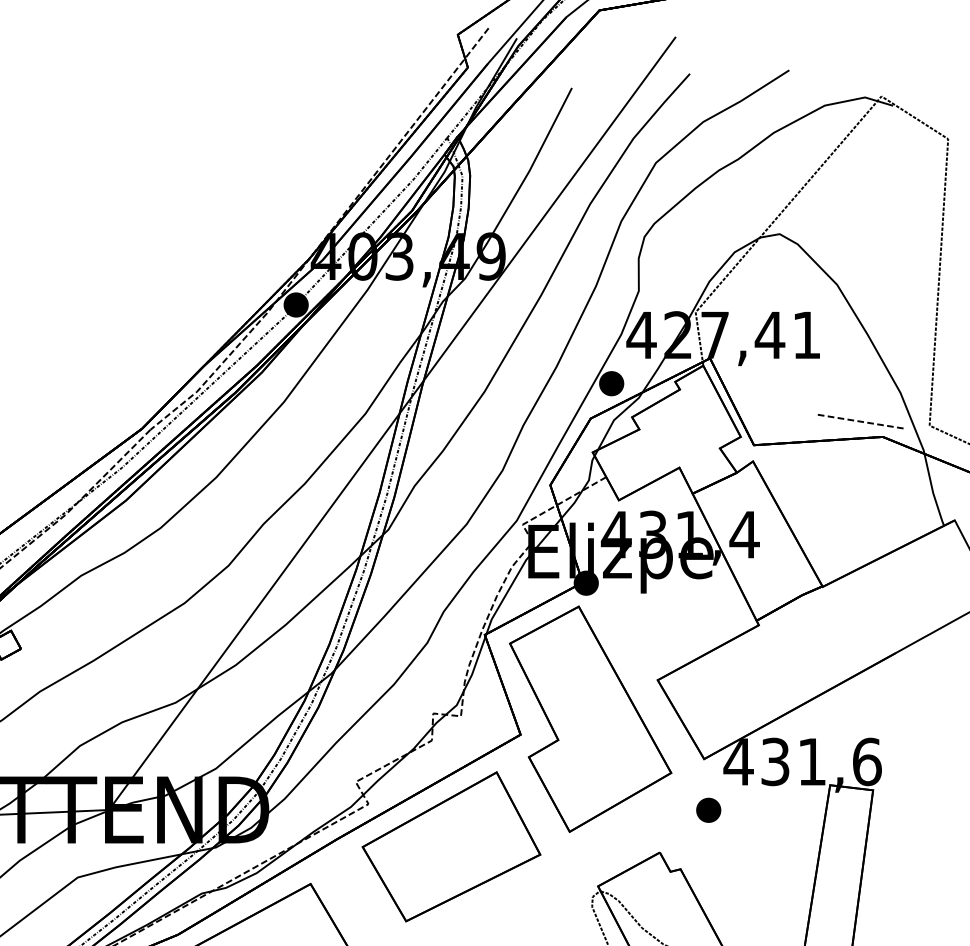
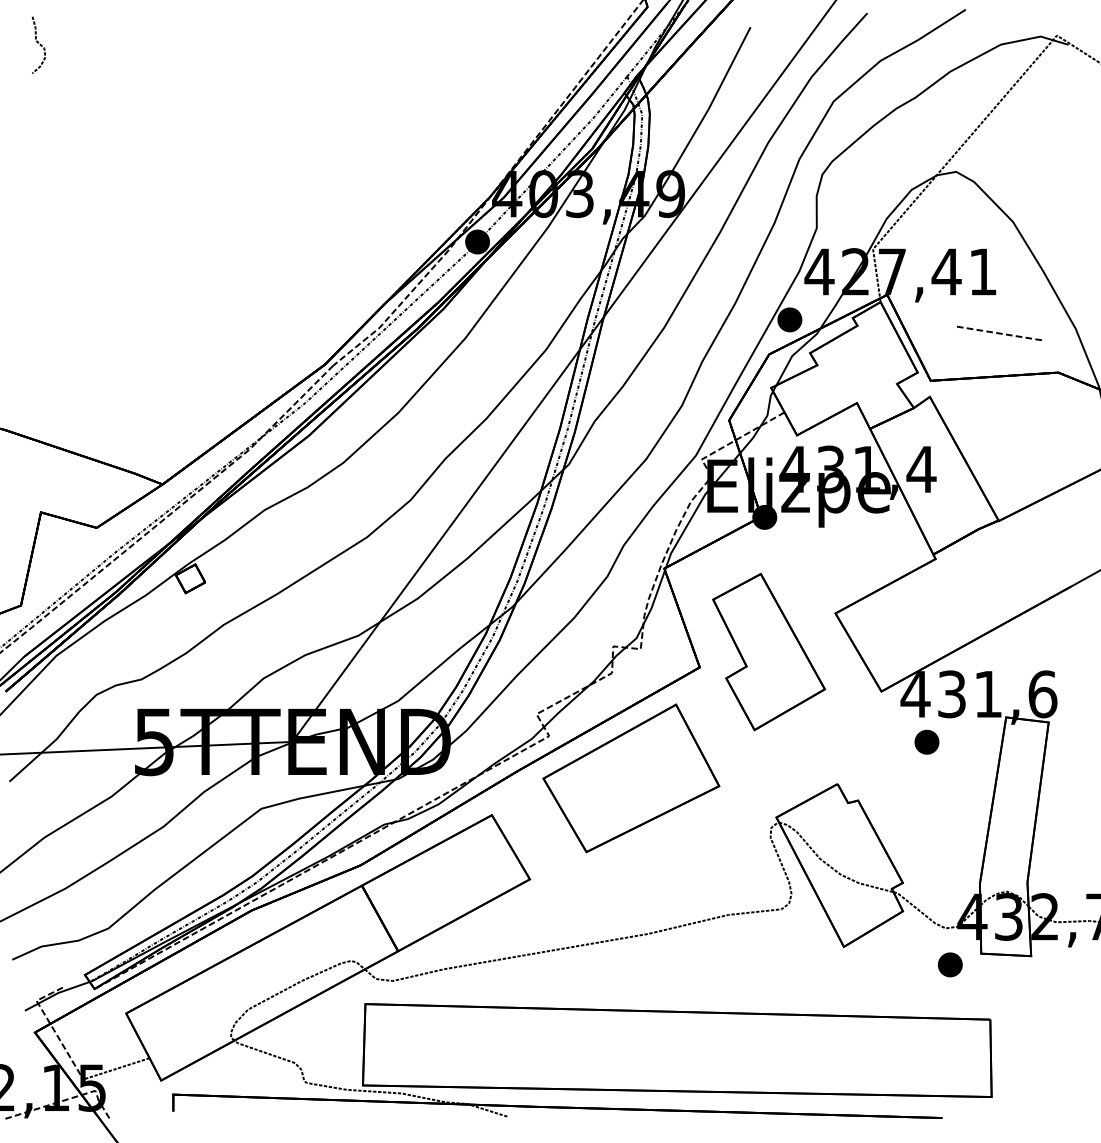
line: (860, 421) -> (999, 333), moved
part: (590, 718) -> (768, 651), size x0.7
part: (708, 809) -> (926, 741), moved

